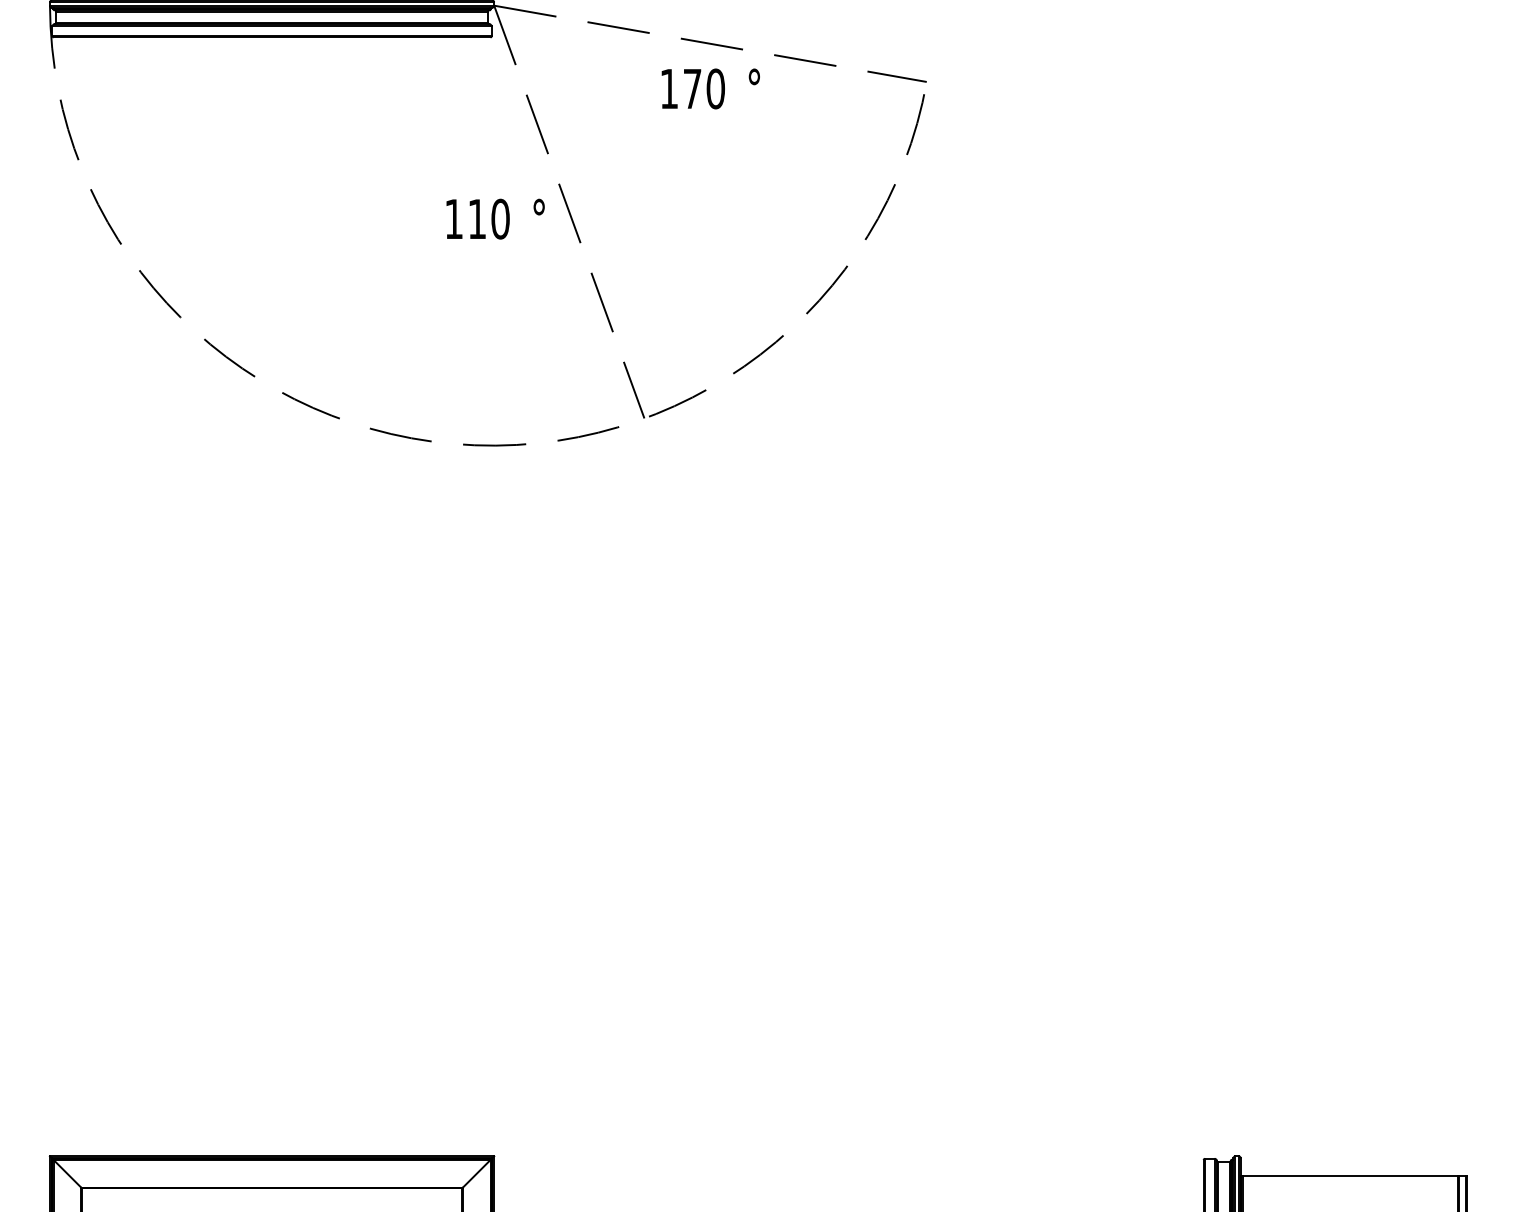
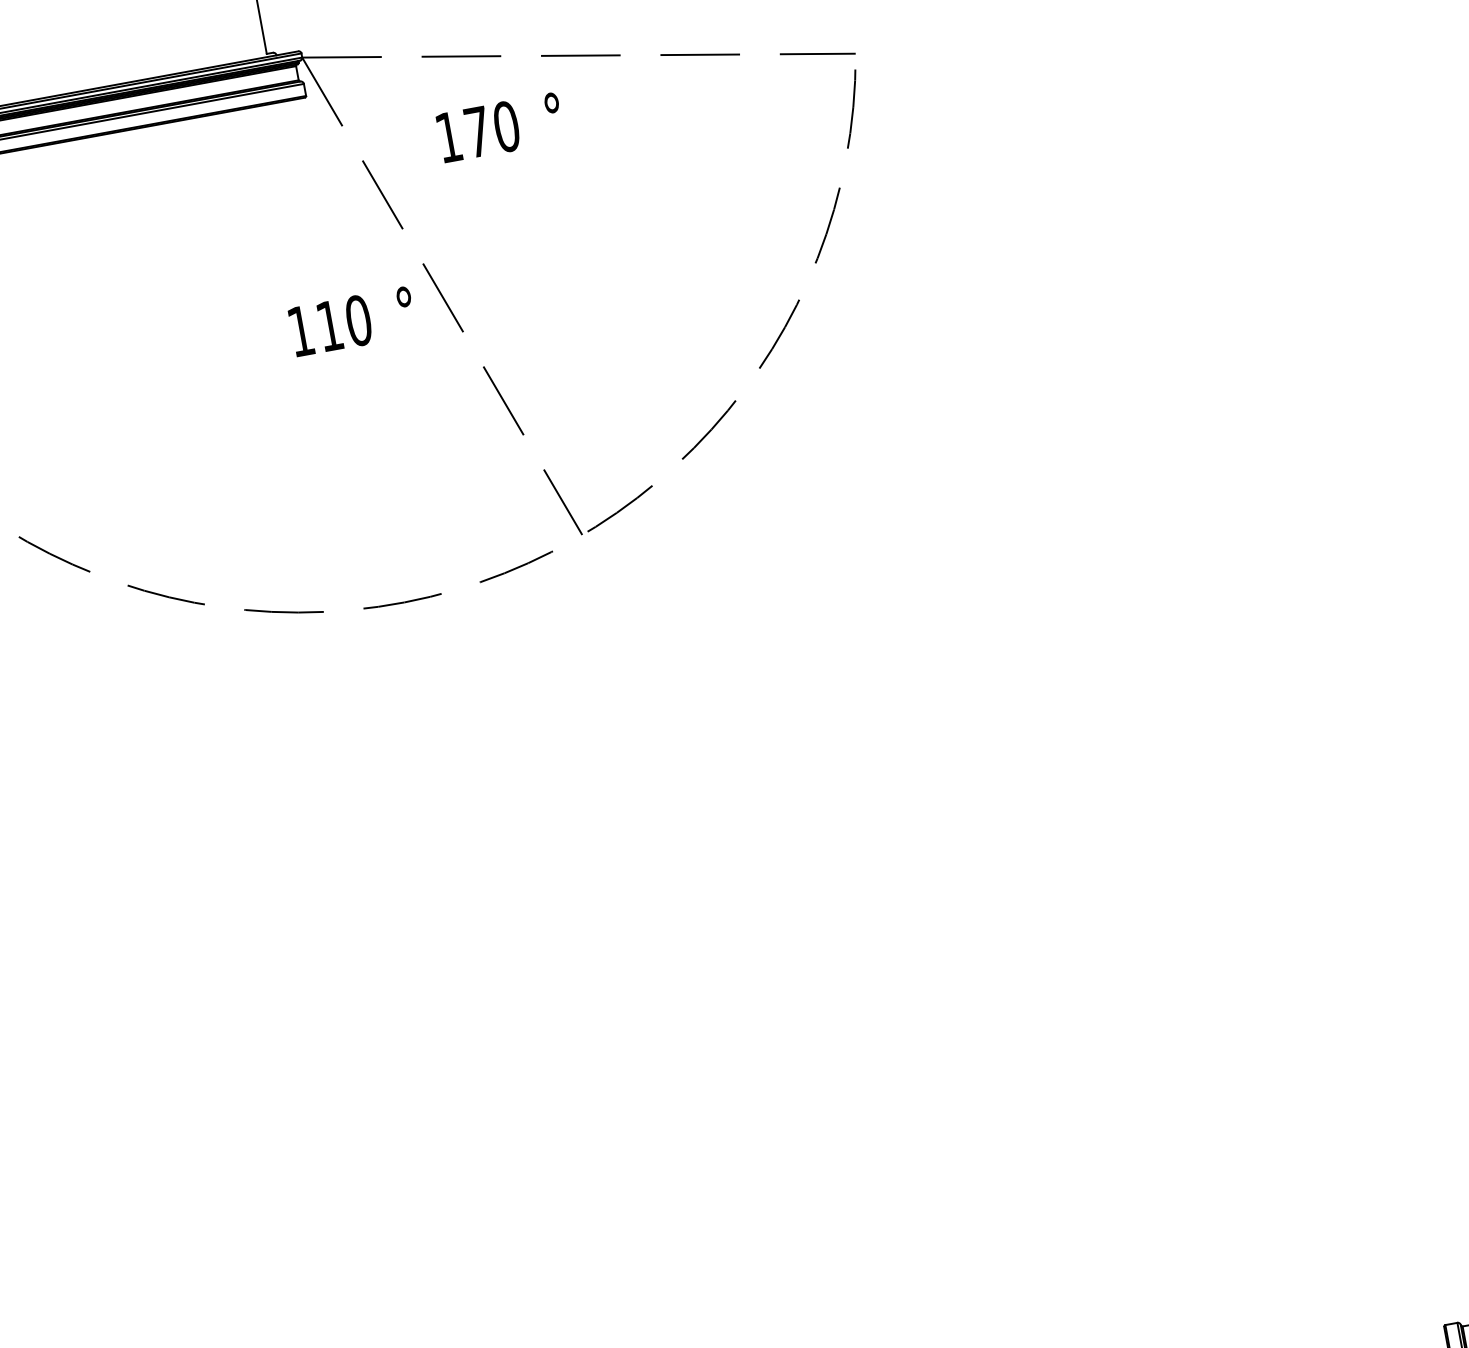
text: (710, 88) -> (499, 127), moved

